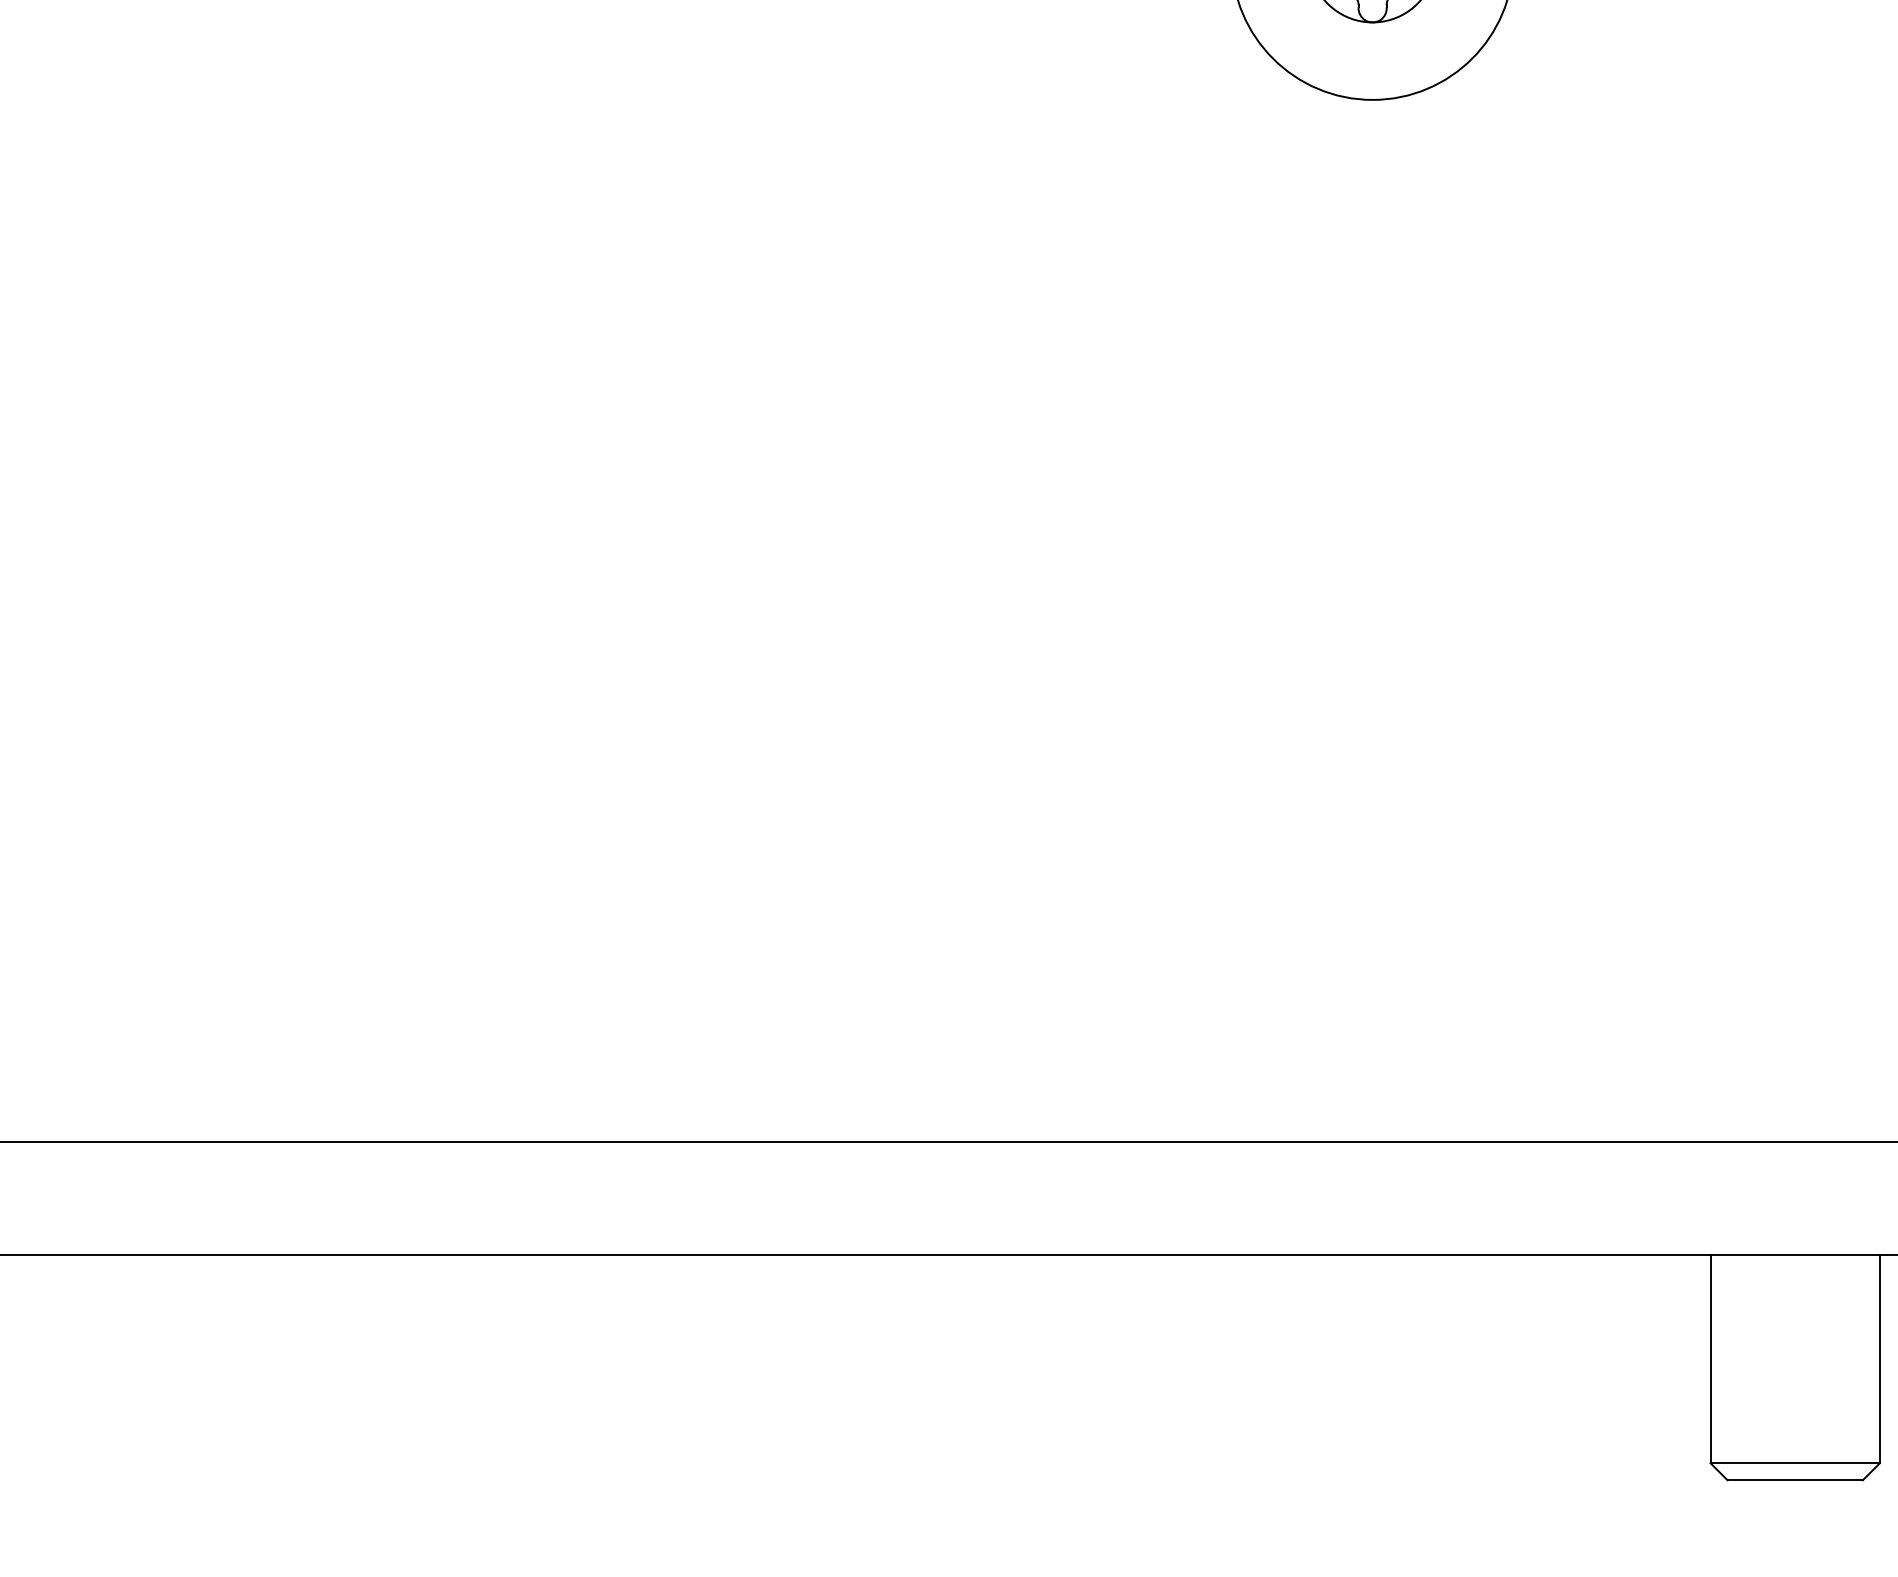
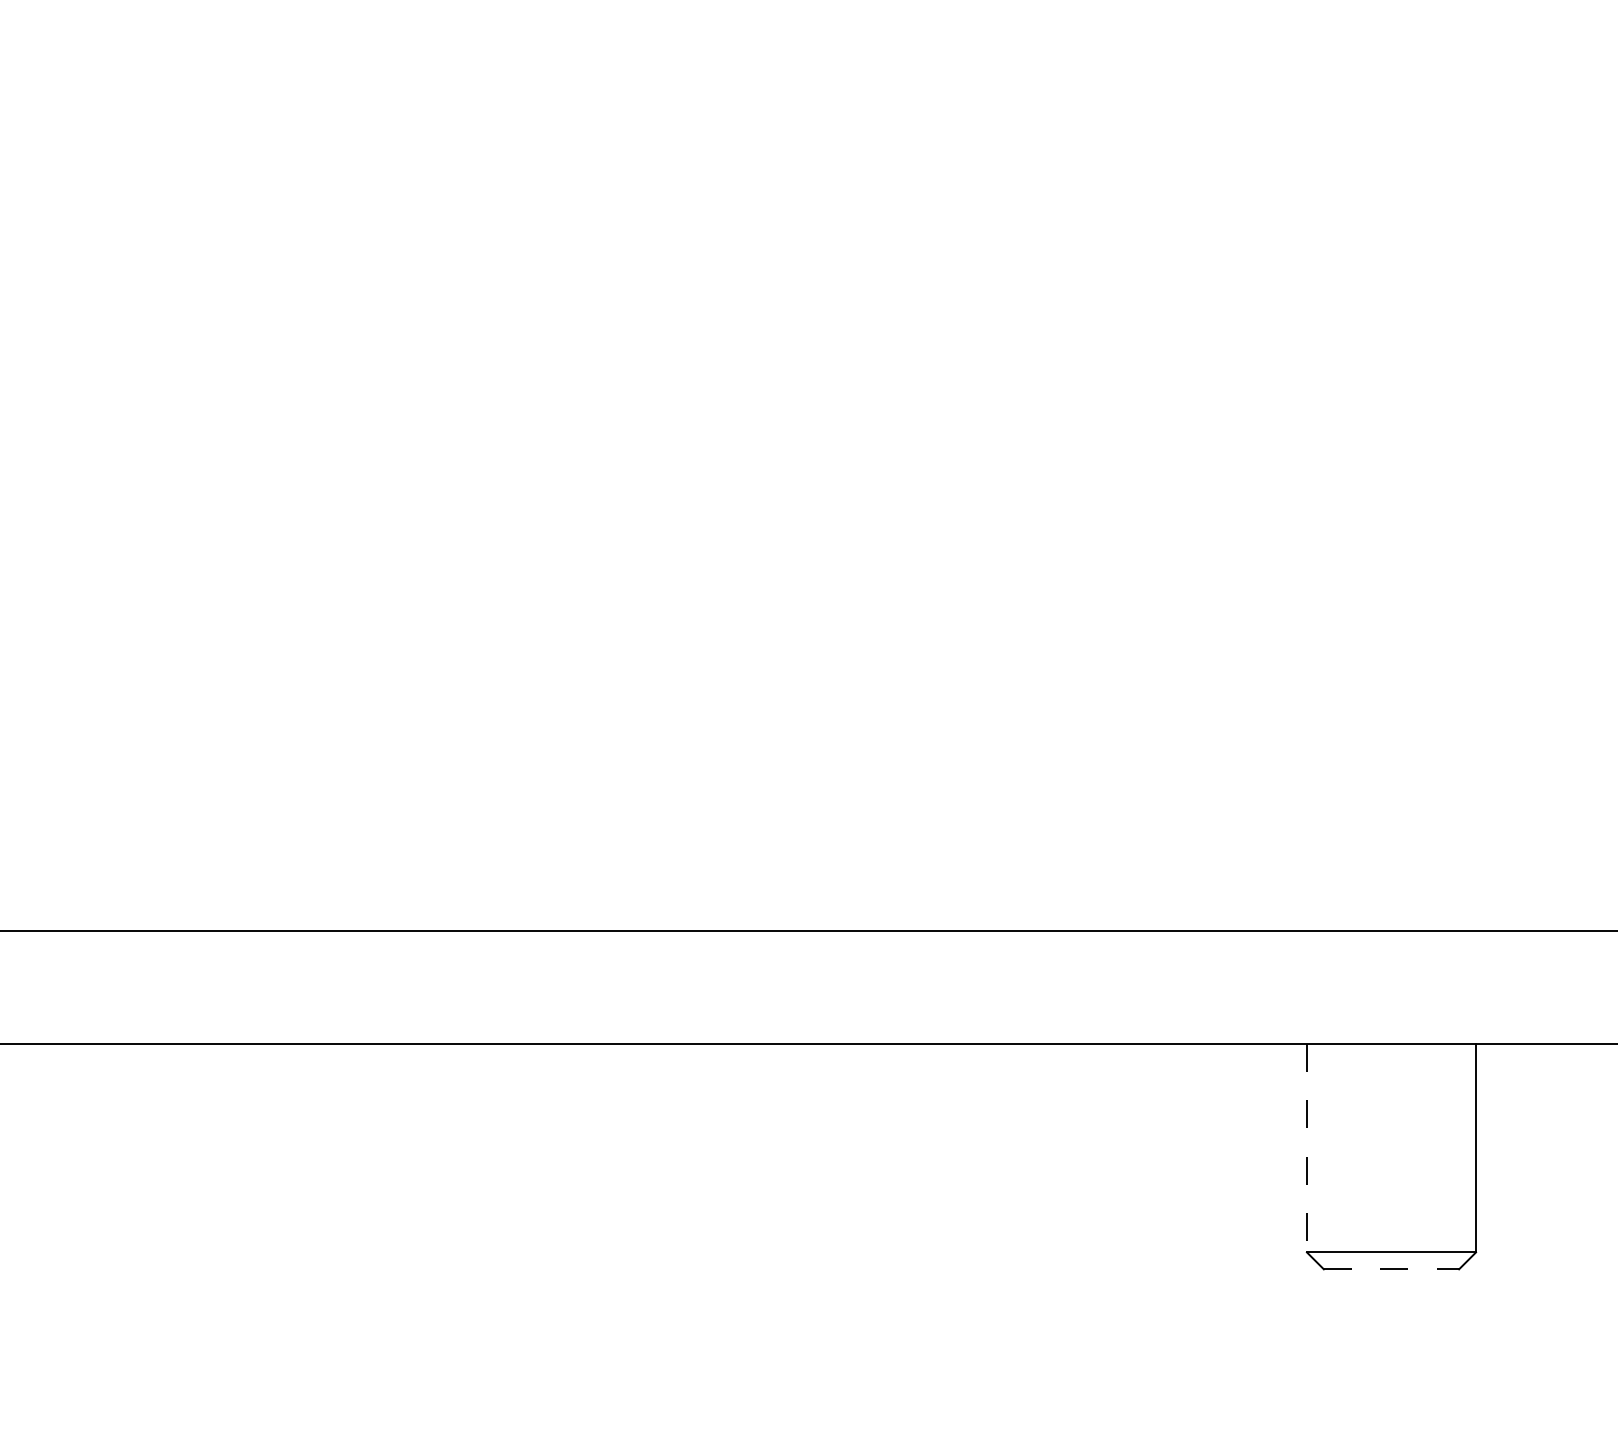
line: (1710, 1359) -> (1306, 1148), solid -> dashed
line: (1795, 1480) -> (1391, 1269), solid -> dashed

